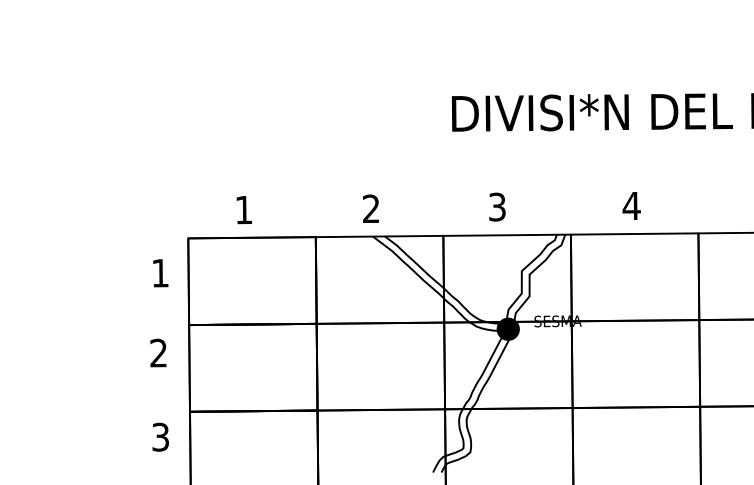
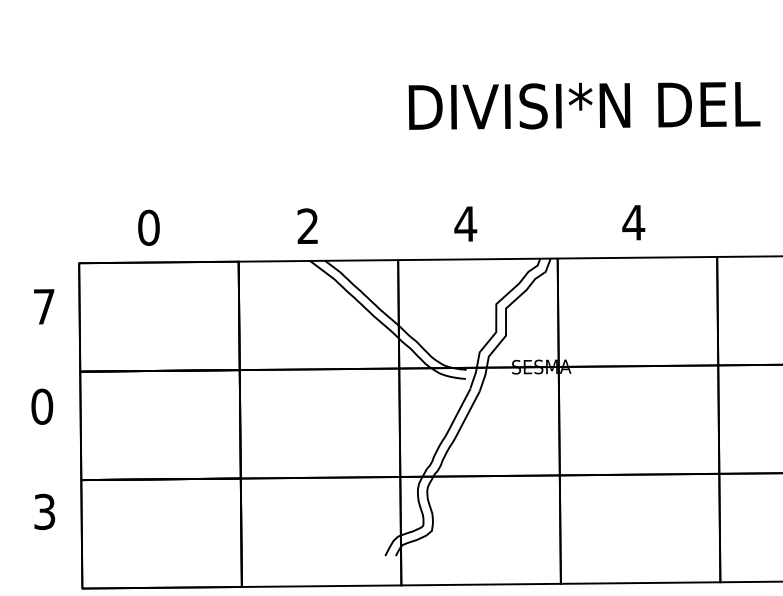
text: (497, 206) -> (465, 223), 3 -> 4
text: (243, 209) -> (148, 227), 1 -> 0
text: (160, 273) -> (44, 307), 1 -> 7
fill: (507, 328) -> (478, 375), removed
text: (158, 352) -> (41, 405), 2 -> 0

